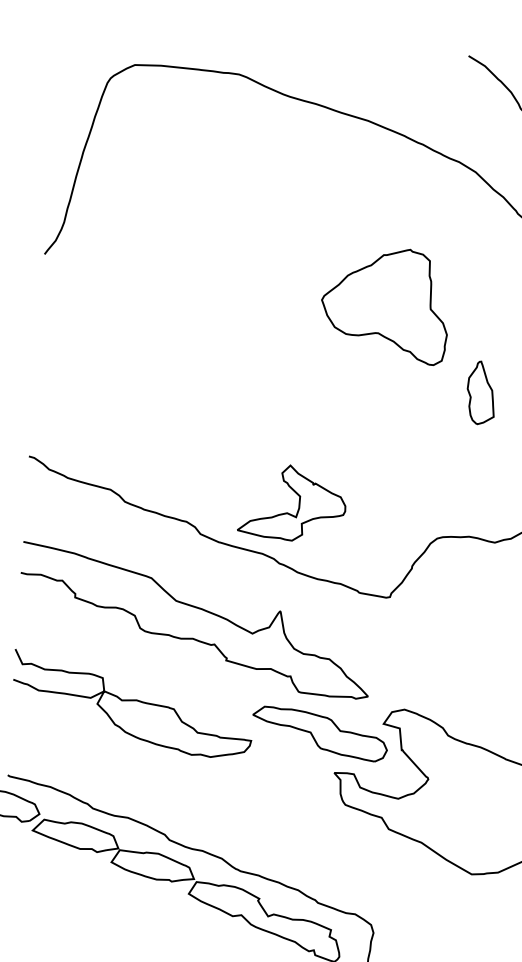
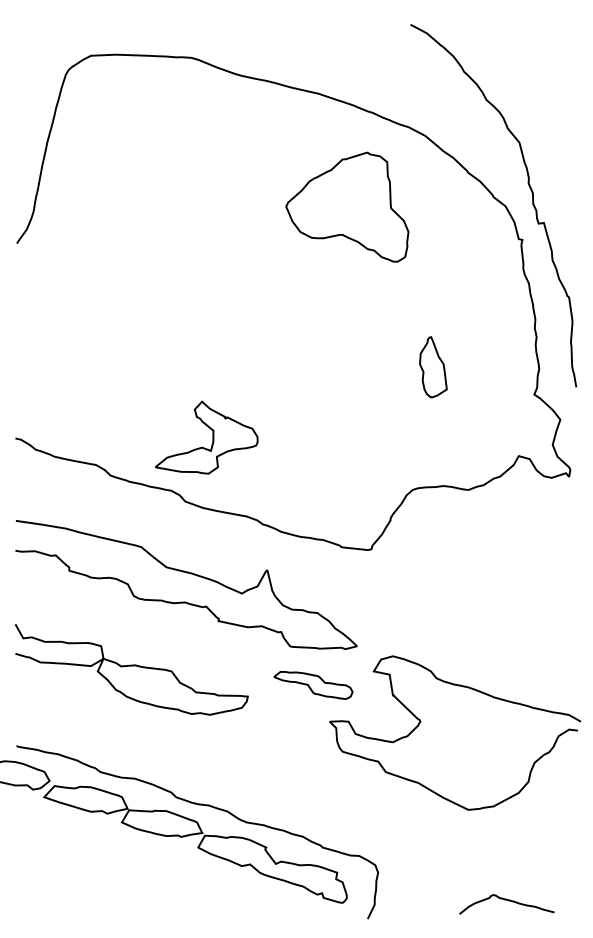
part: (385, 304) -> (347, 206), moved
part: (481, 393) -> (433, 367), moved
part: (292, 502) -> (206, 437), moved
part: (320, 734) -> (313, 685), size x0.6

